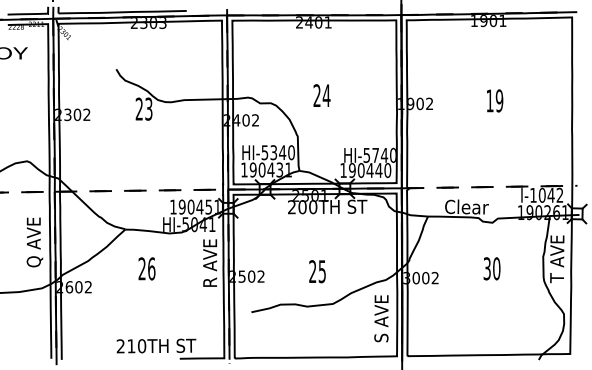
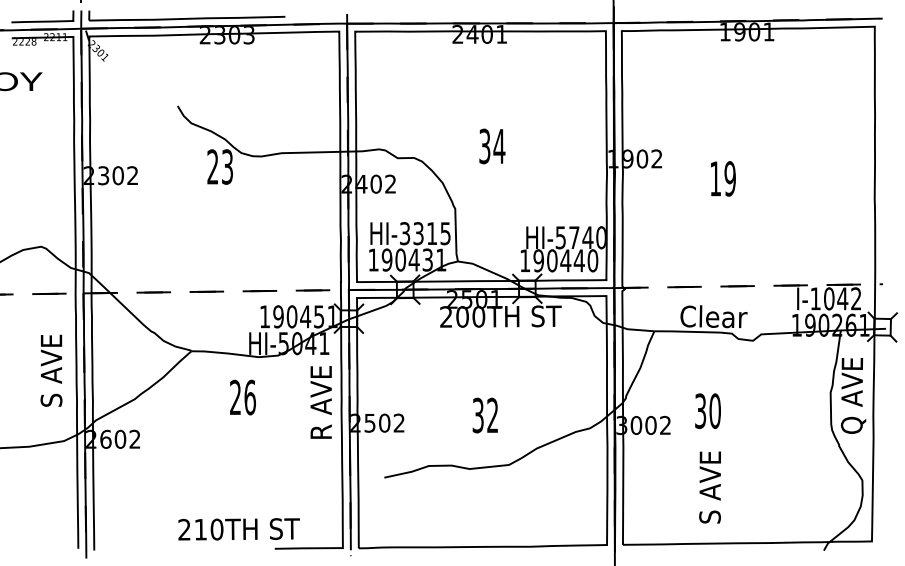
text: (316, 95) -> (483, 146), 24 -> 34
text: (495, 100) -> (723, 178), moved
text: (278, 152) -> (425, 233), HI-5340 -> HI-3315
text: (34, 242) -> (52, 370), Q AVE -> S AVE
text: (558, 258) -> (853, 395), T AVE -> Q AVE
text: (146, 268) -> (242, 396), moved
text: (491, 268) -> (707, 410), moved
text: (317, 271) -> (485, 415), 25 -> 32
text: (381, 318) -> (710, 487), moved

